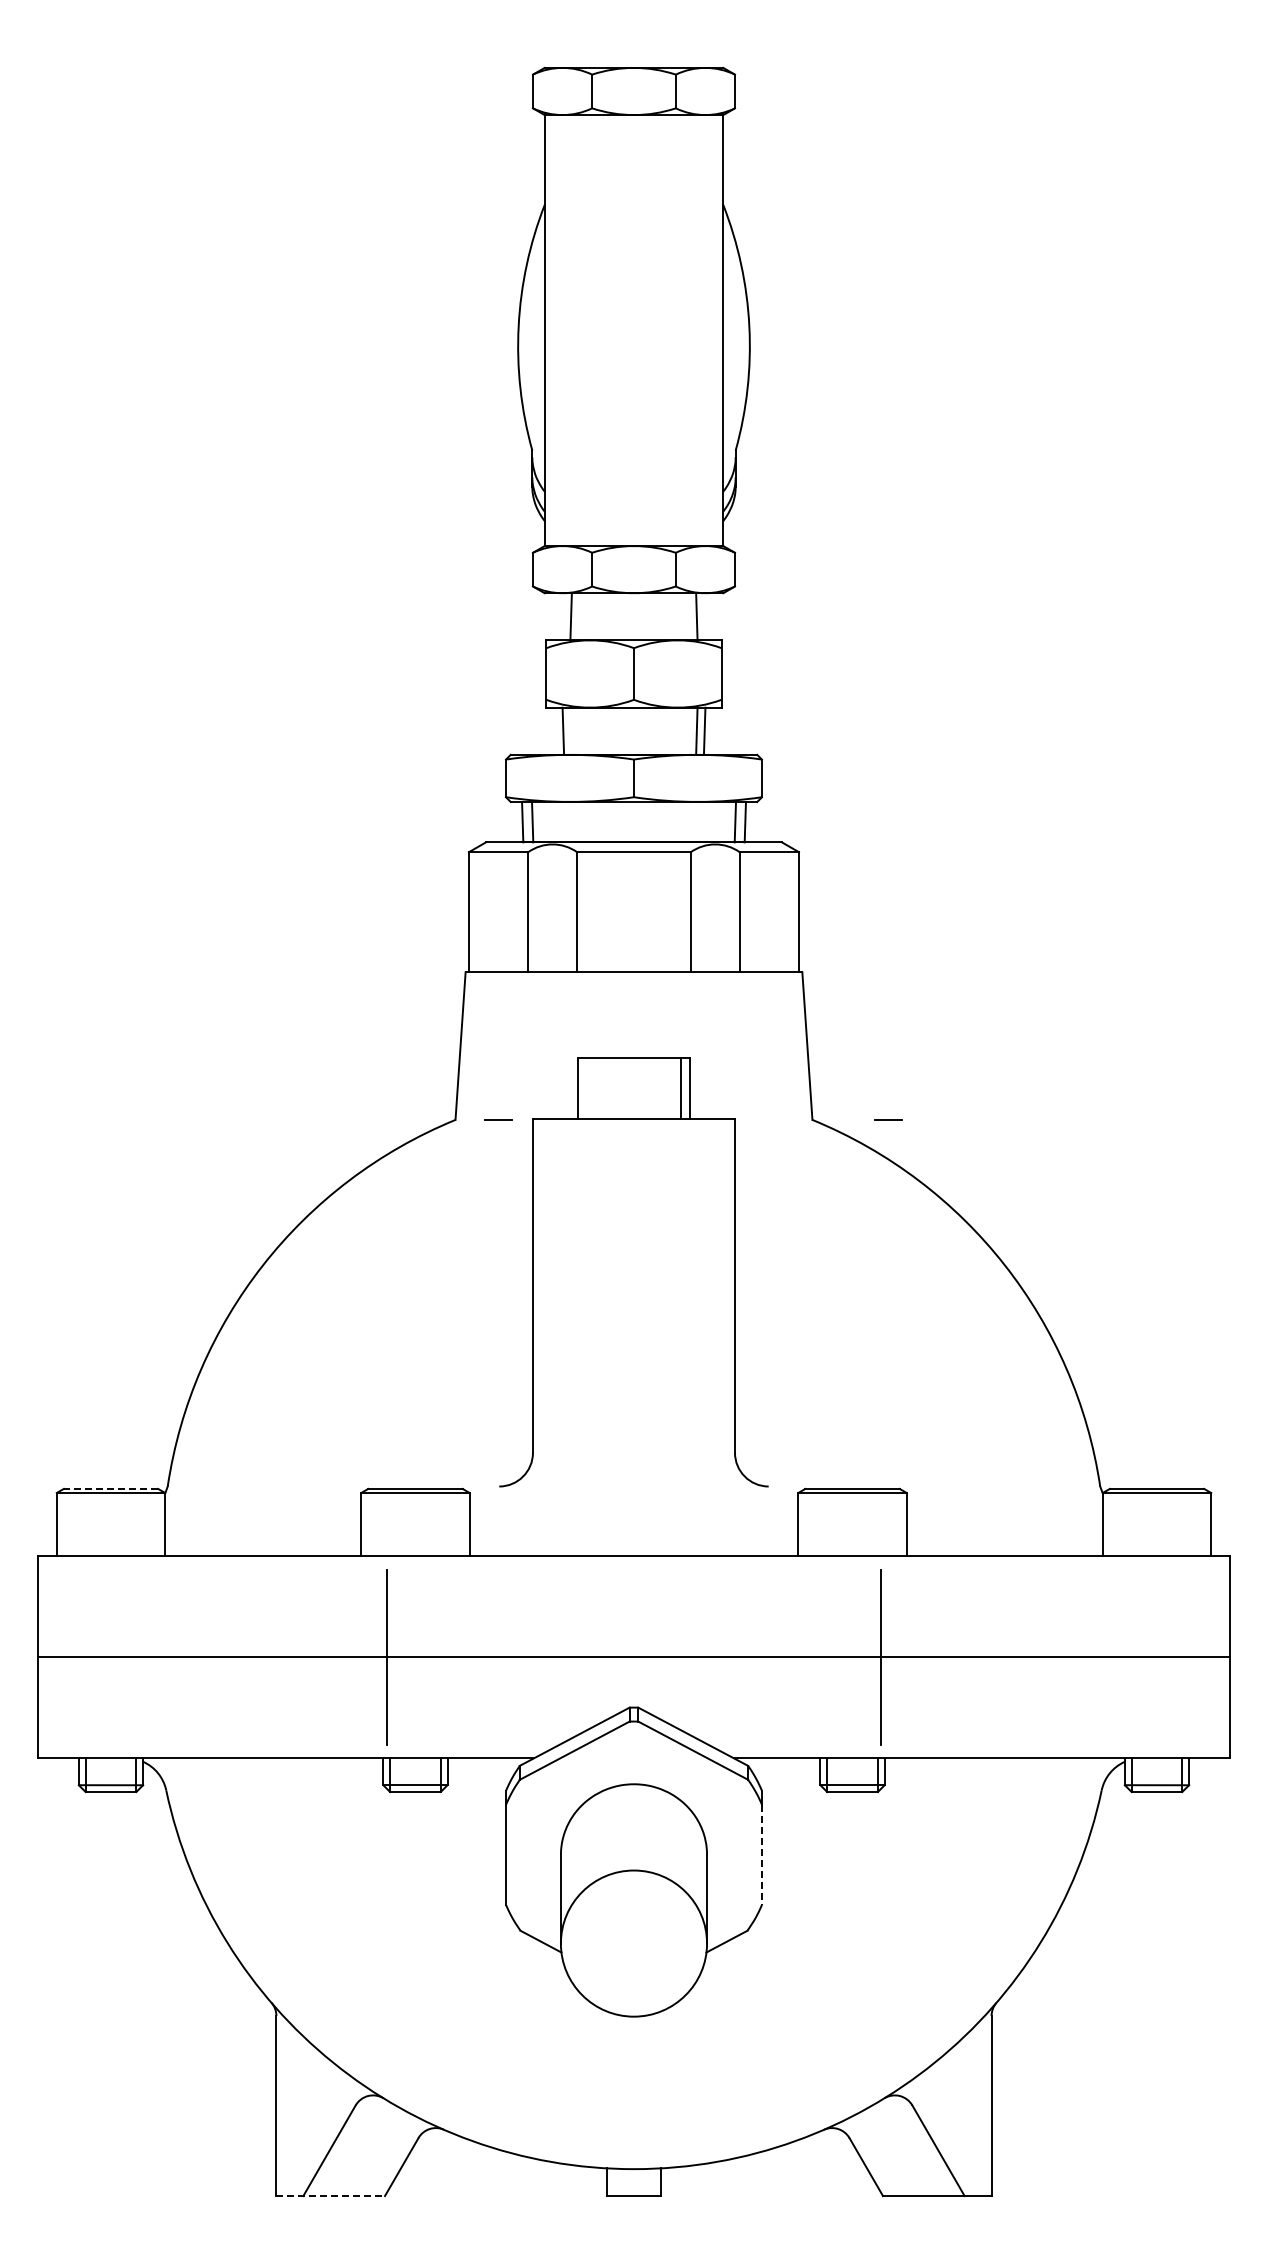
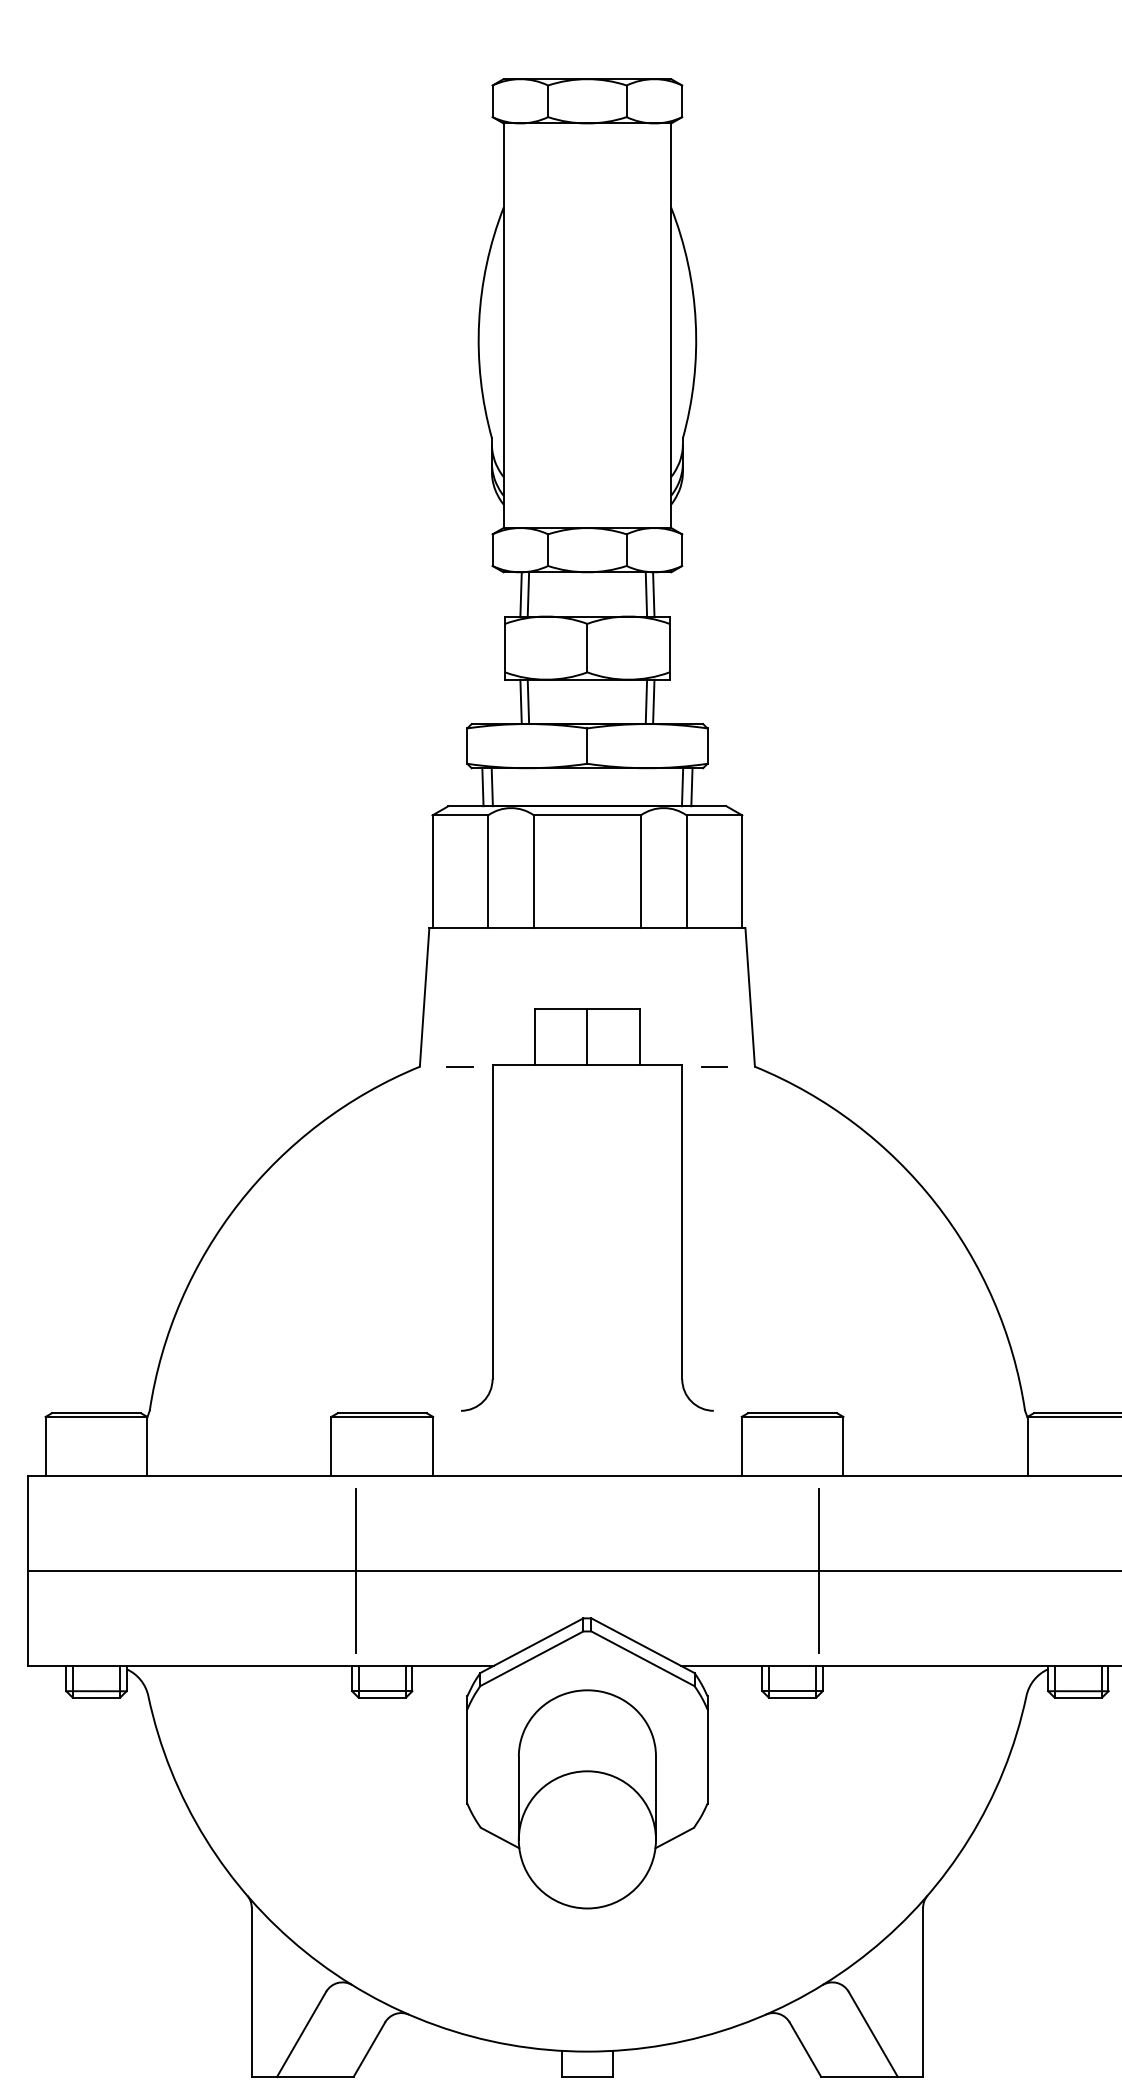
line: (563, 616) -> (521, 594), added
line: (704, 616) -> (653, 594), added
line: (570, 730) -> (527, 701), added
line: (680, 1087) -> (586, 1036), moved
line: (888, 1119) -> (714, 1066), moved
line: (110, 1488) -> (96, 1412), dashed -> solid
line: (761, 1855) -> (707, 1757), dashed -> solid
line: (331, 2196) -> (303, 2077), dashed -> solid

